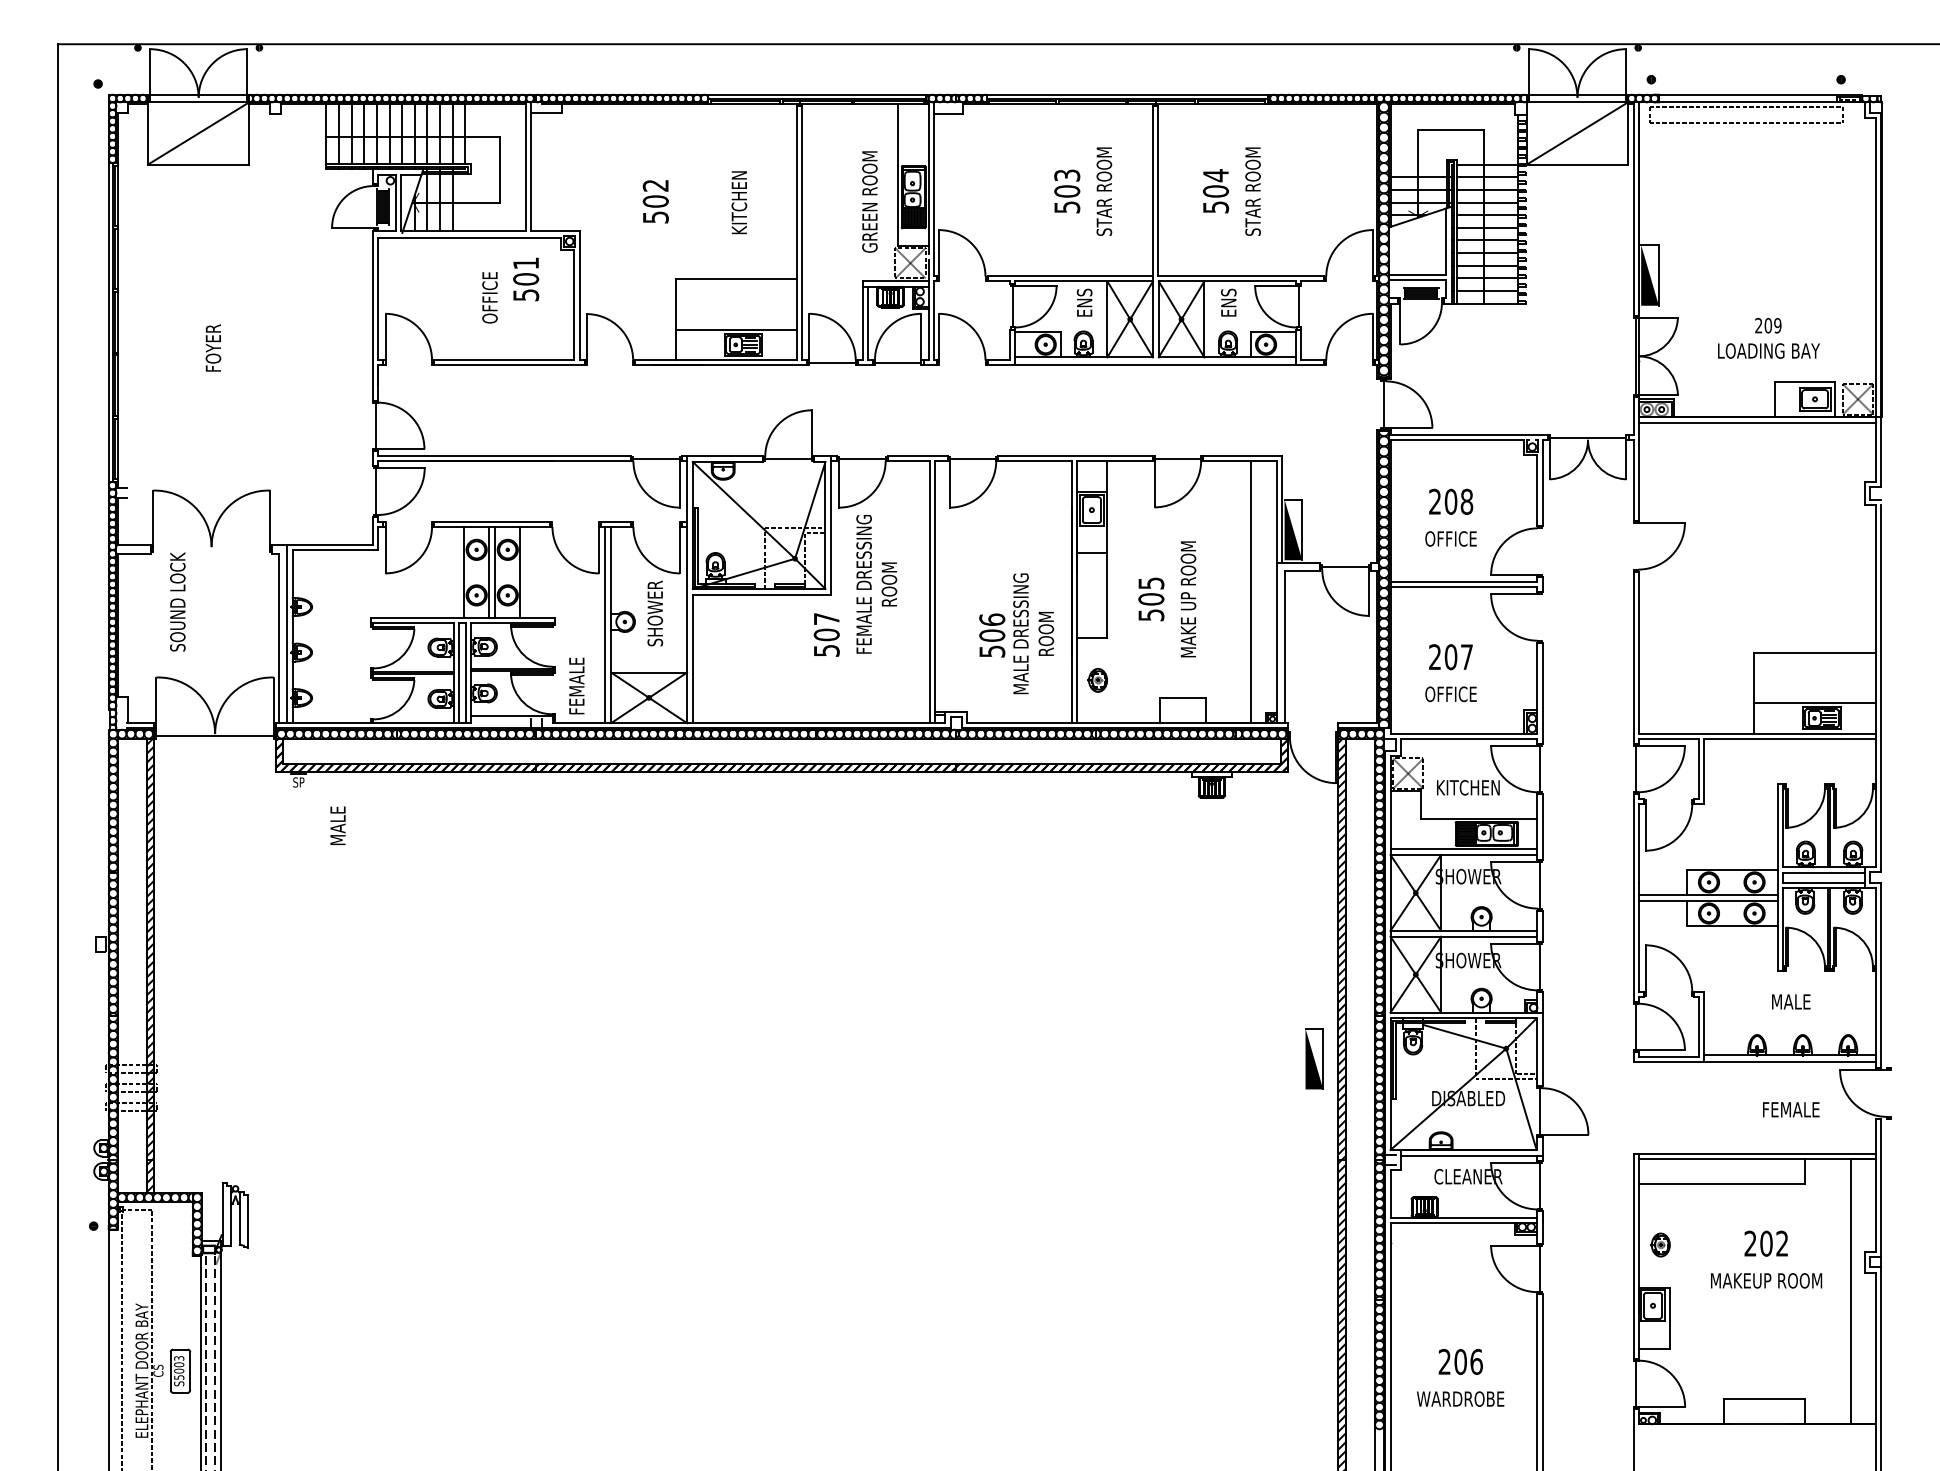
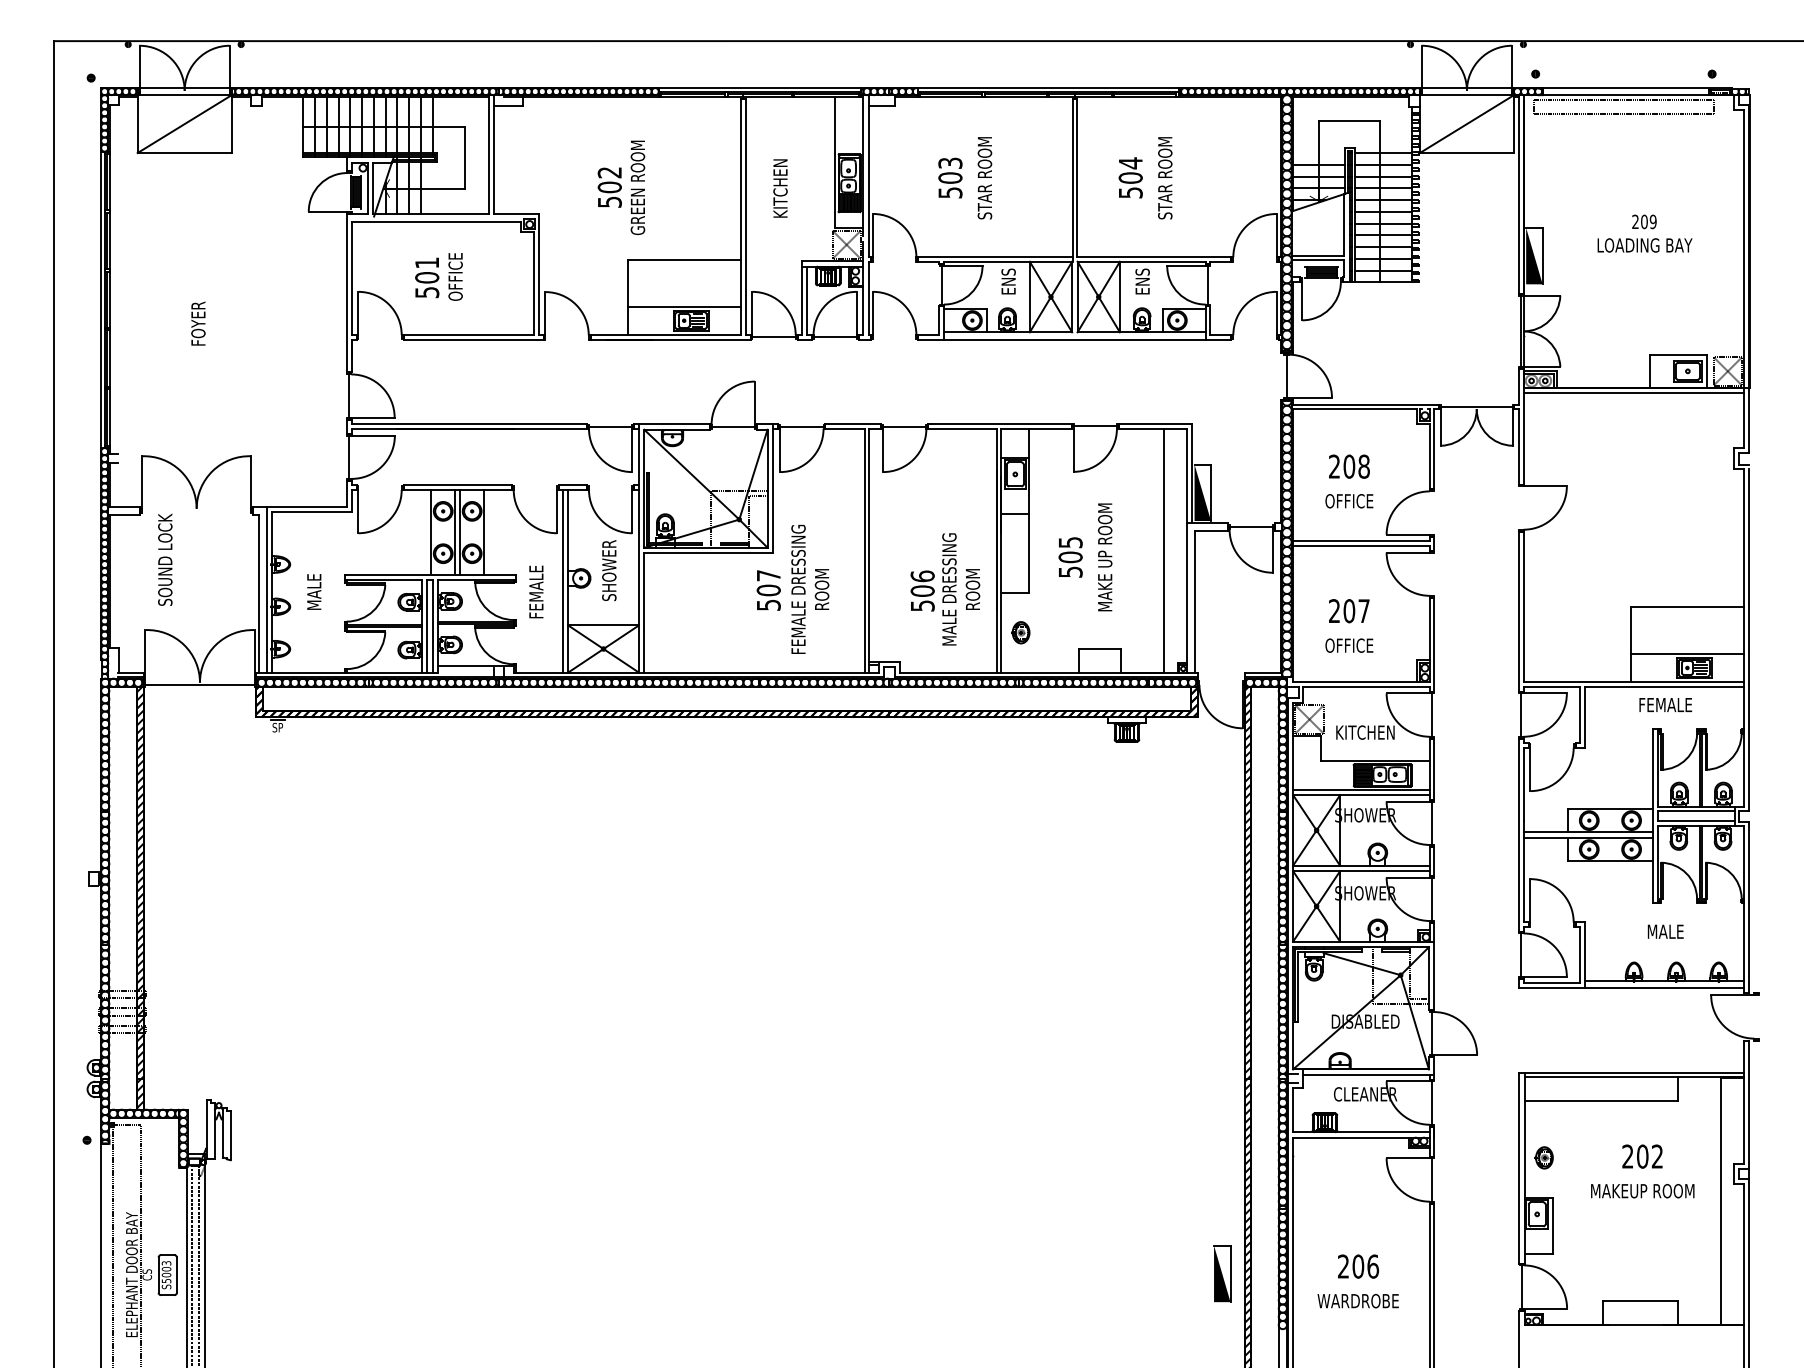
text: (1083, 191) -> (965, 178), moved
text: (869, 201) -> (637, 187), moved
text: (739, 202) -> (780, 188), moved
text: (526, 279) -> (427, 277), moved
text: (1768, 338) -> (1644, 233), moved
text: (876, 583) -> (810, 588), moved
text: (576, 685) -> (536, 591), moved
text: (338, 825) -> (314, 591), moved
part: (1314, 1058) -> (1222, 1273), moved
text: (1790, 1109) -> (1665, 704), moved

